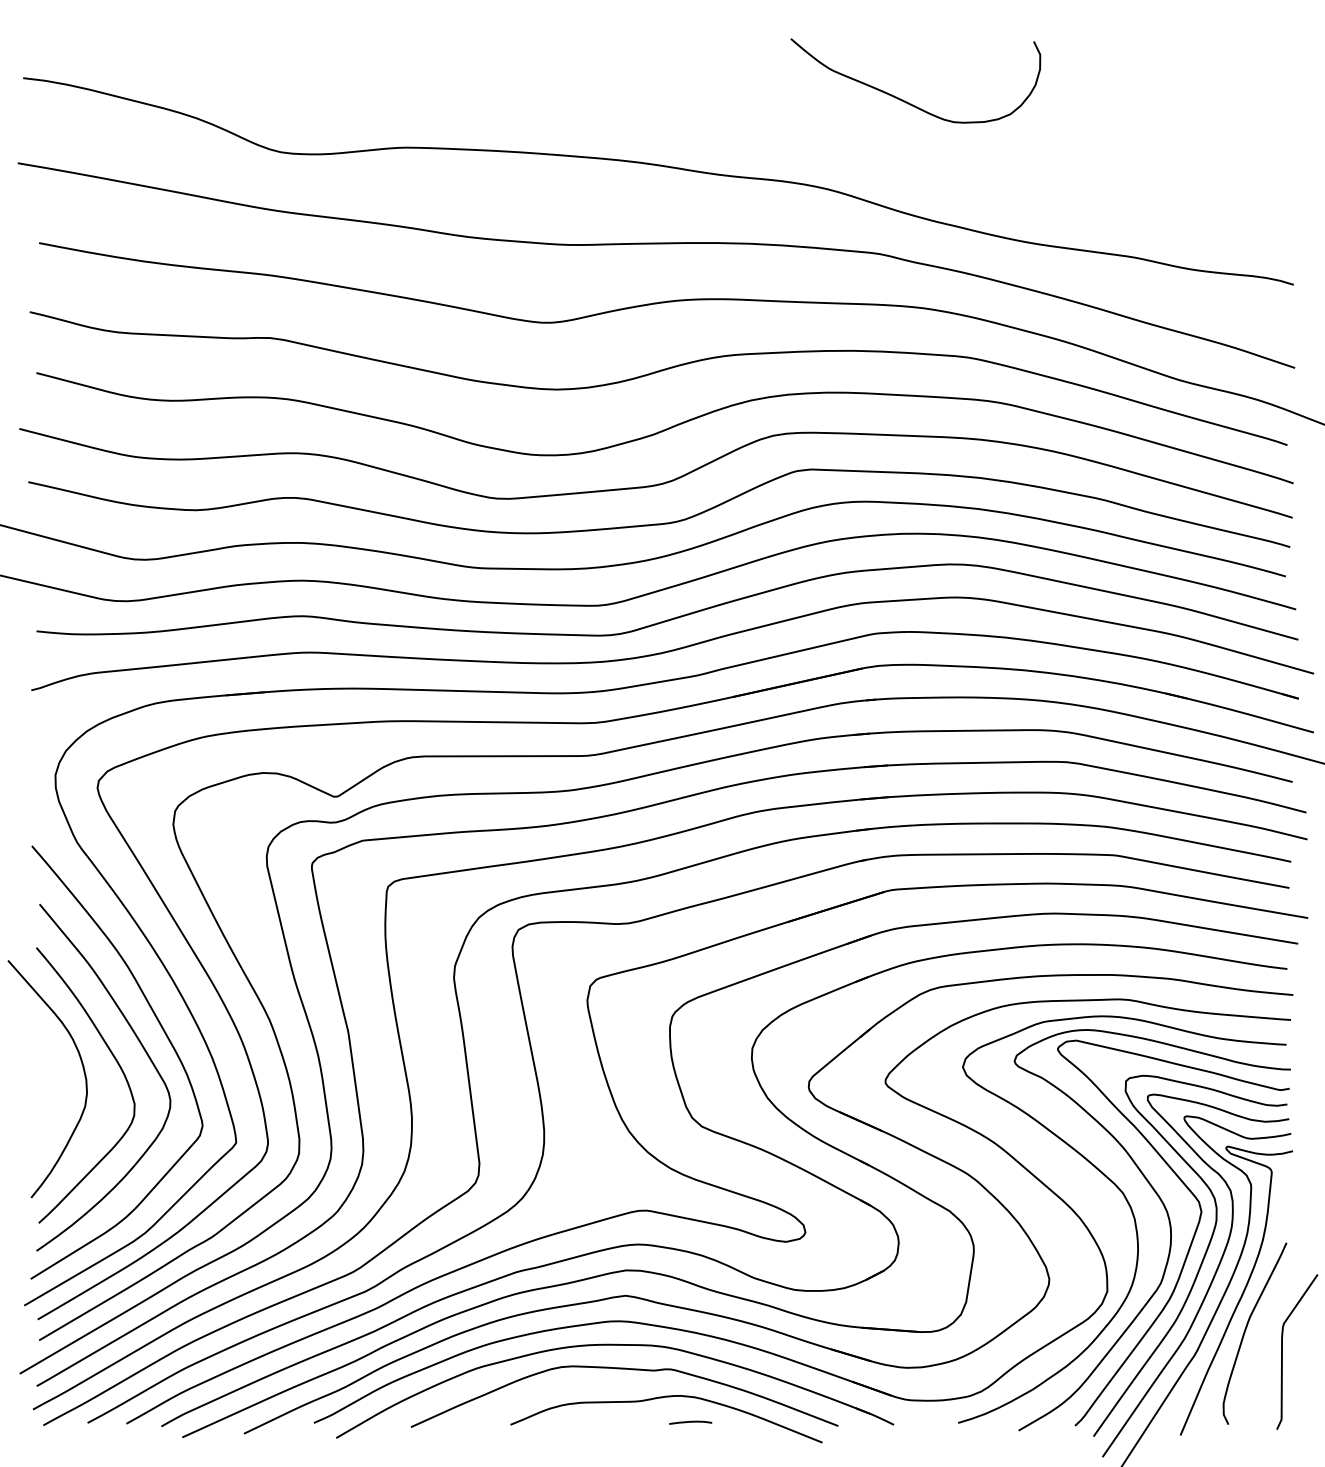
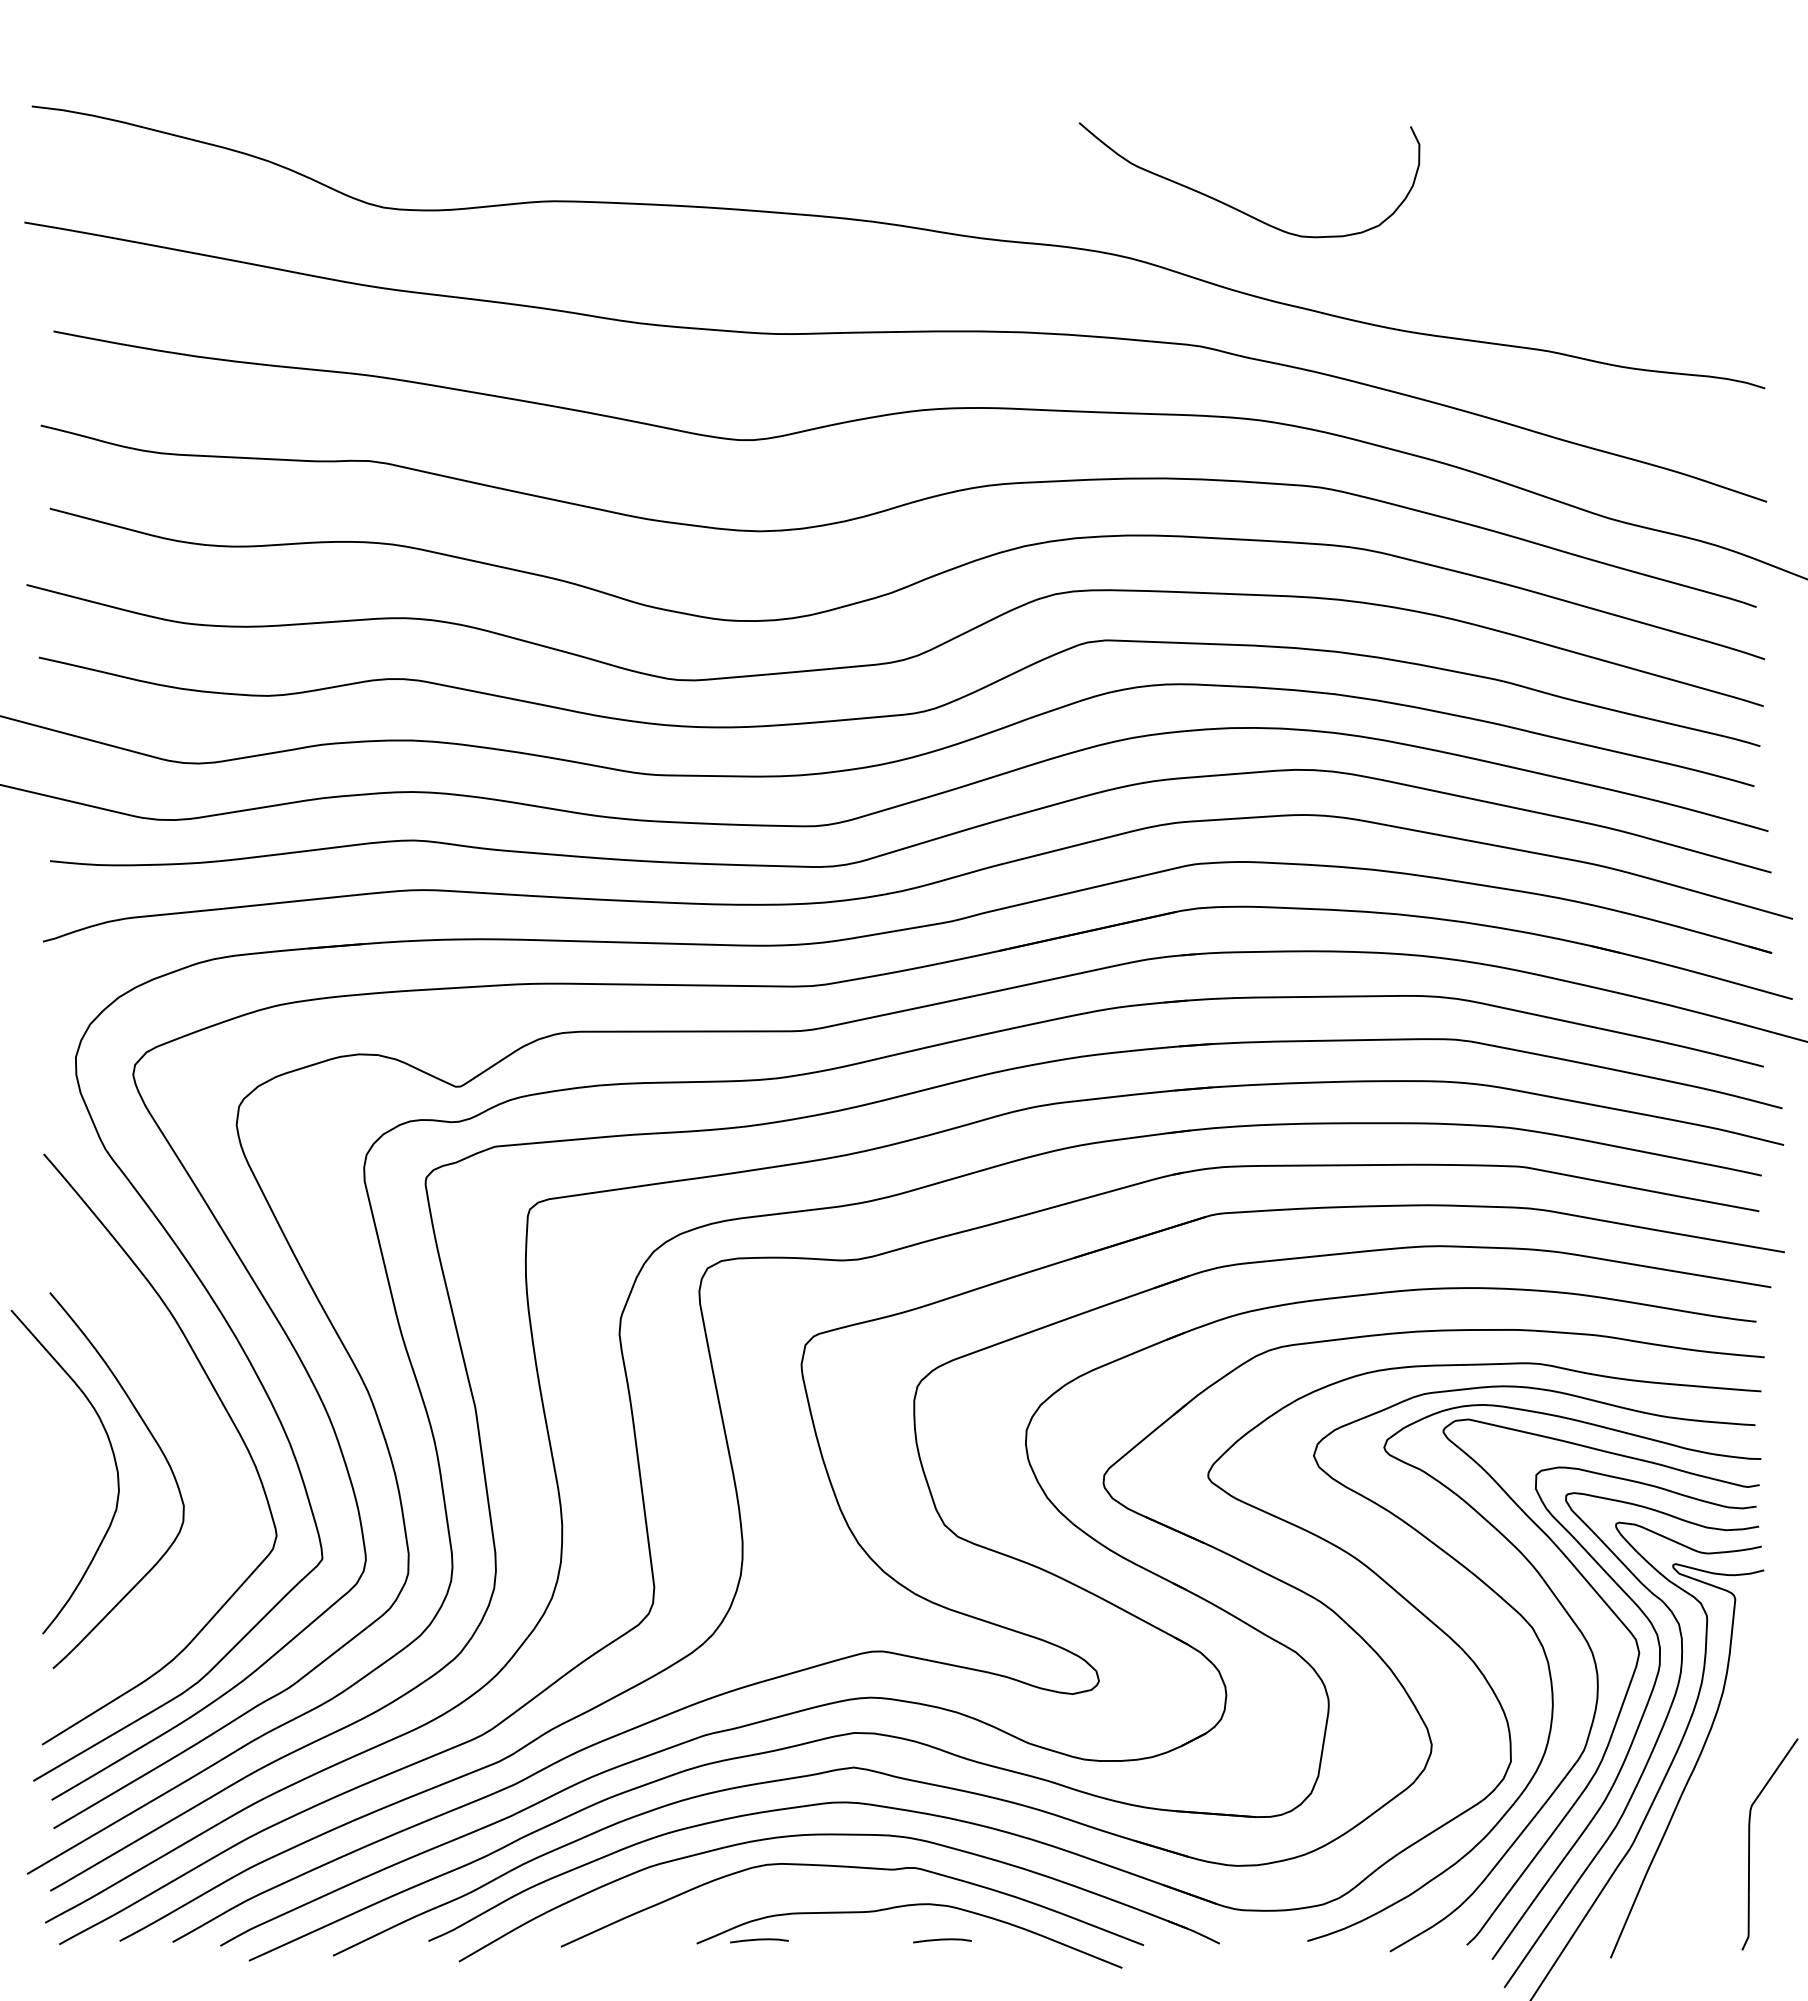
curve: (905, 100) -> (1235, 207), moved
curve: (145, 1052) -> (198, 1435), removed
curve: (1246, 1330) -> (1700, 1814), removed
curve: (556, 1422) -> (759, 1940), added

